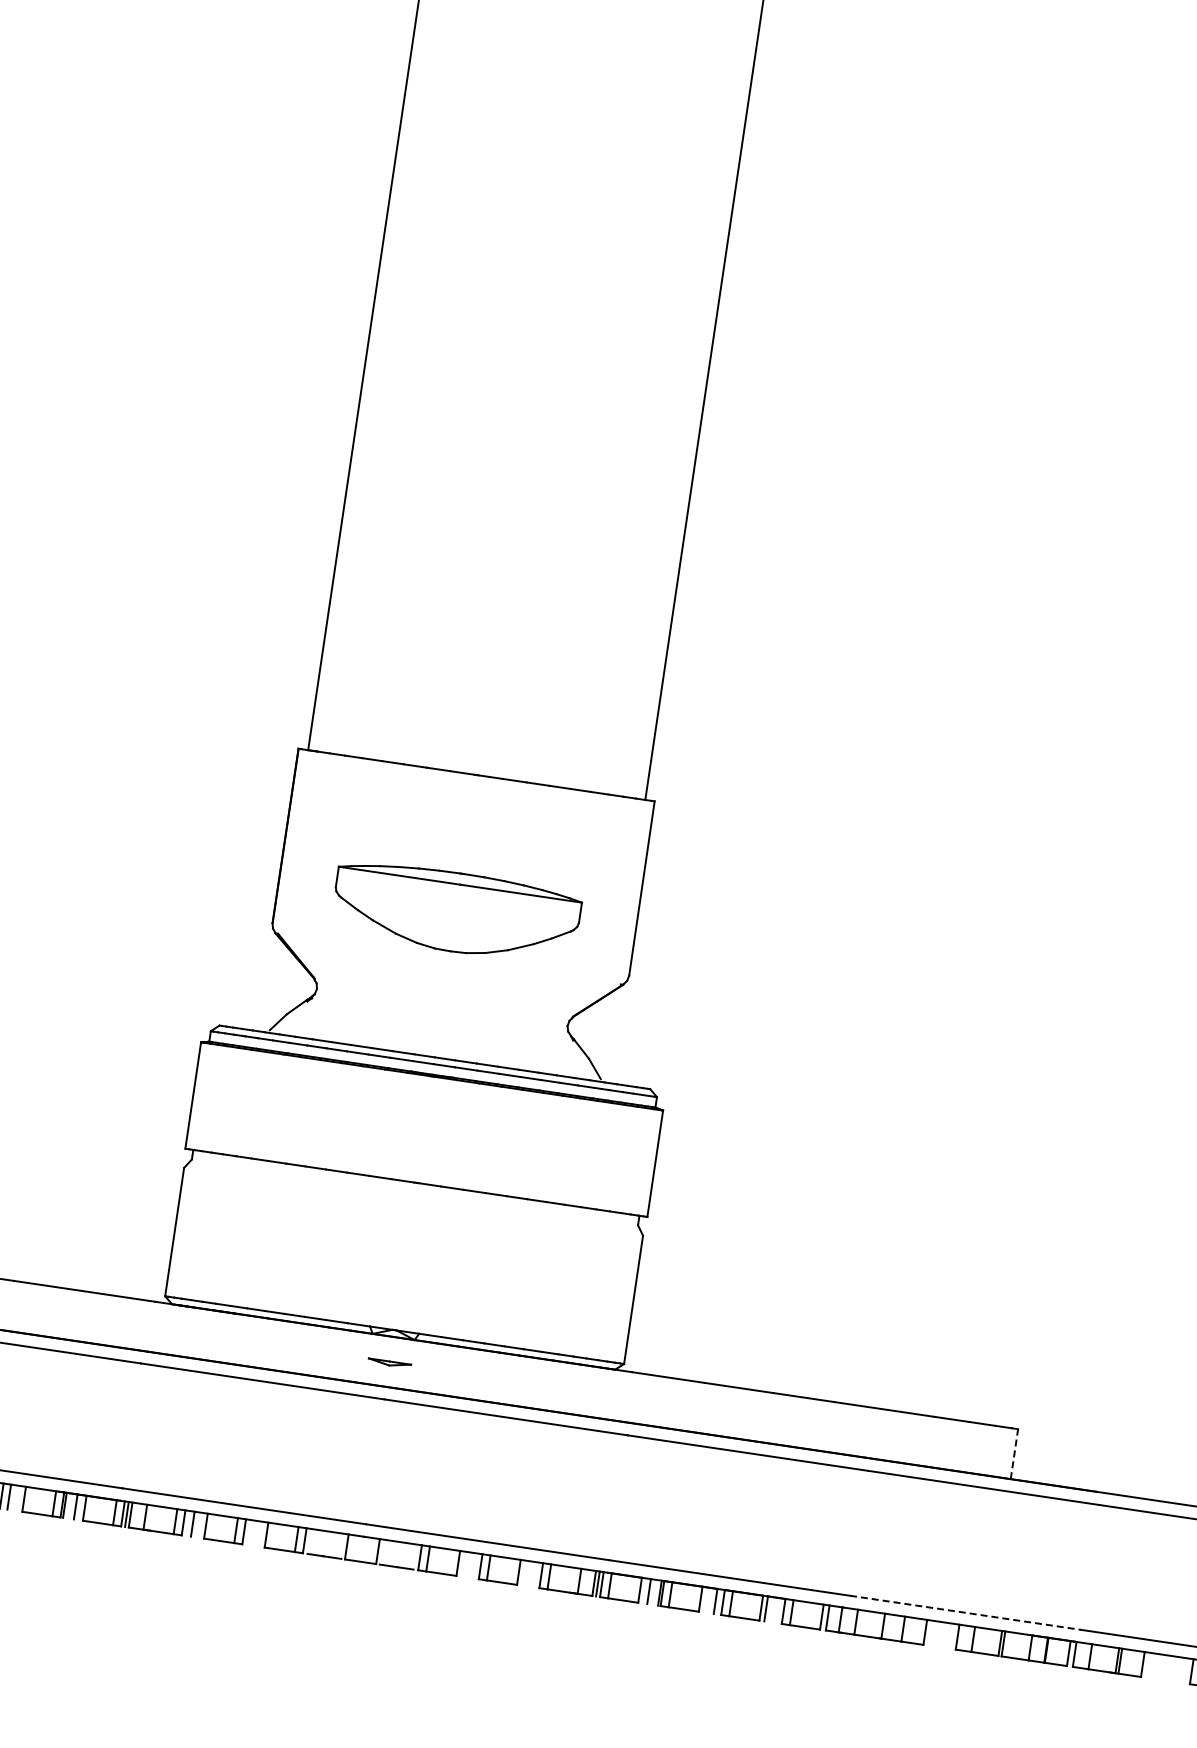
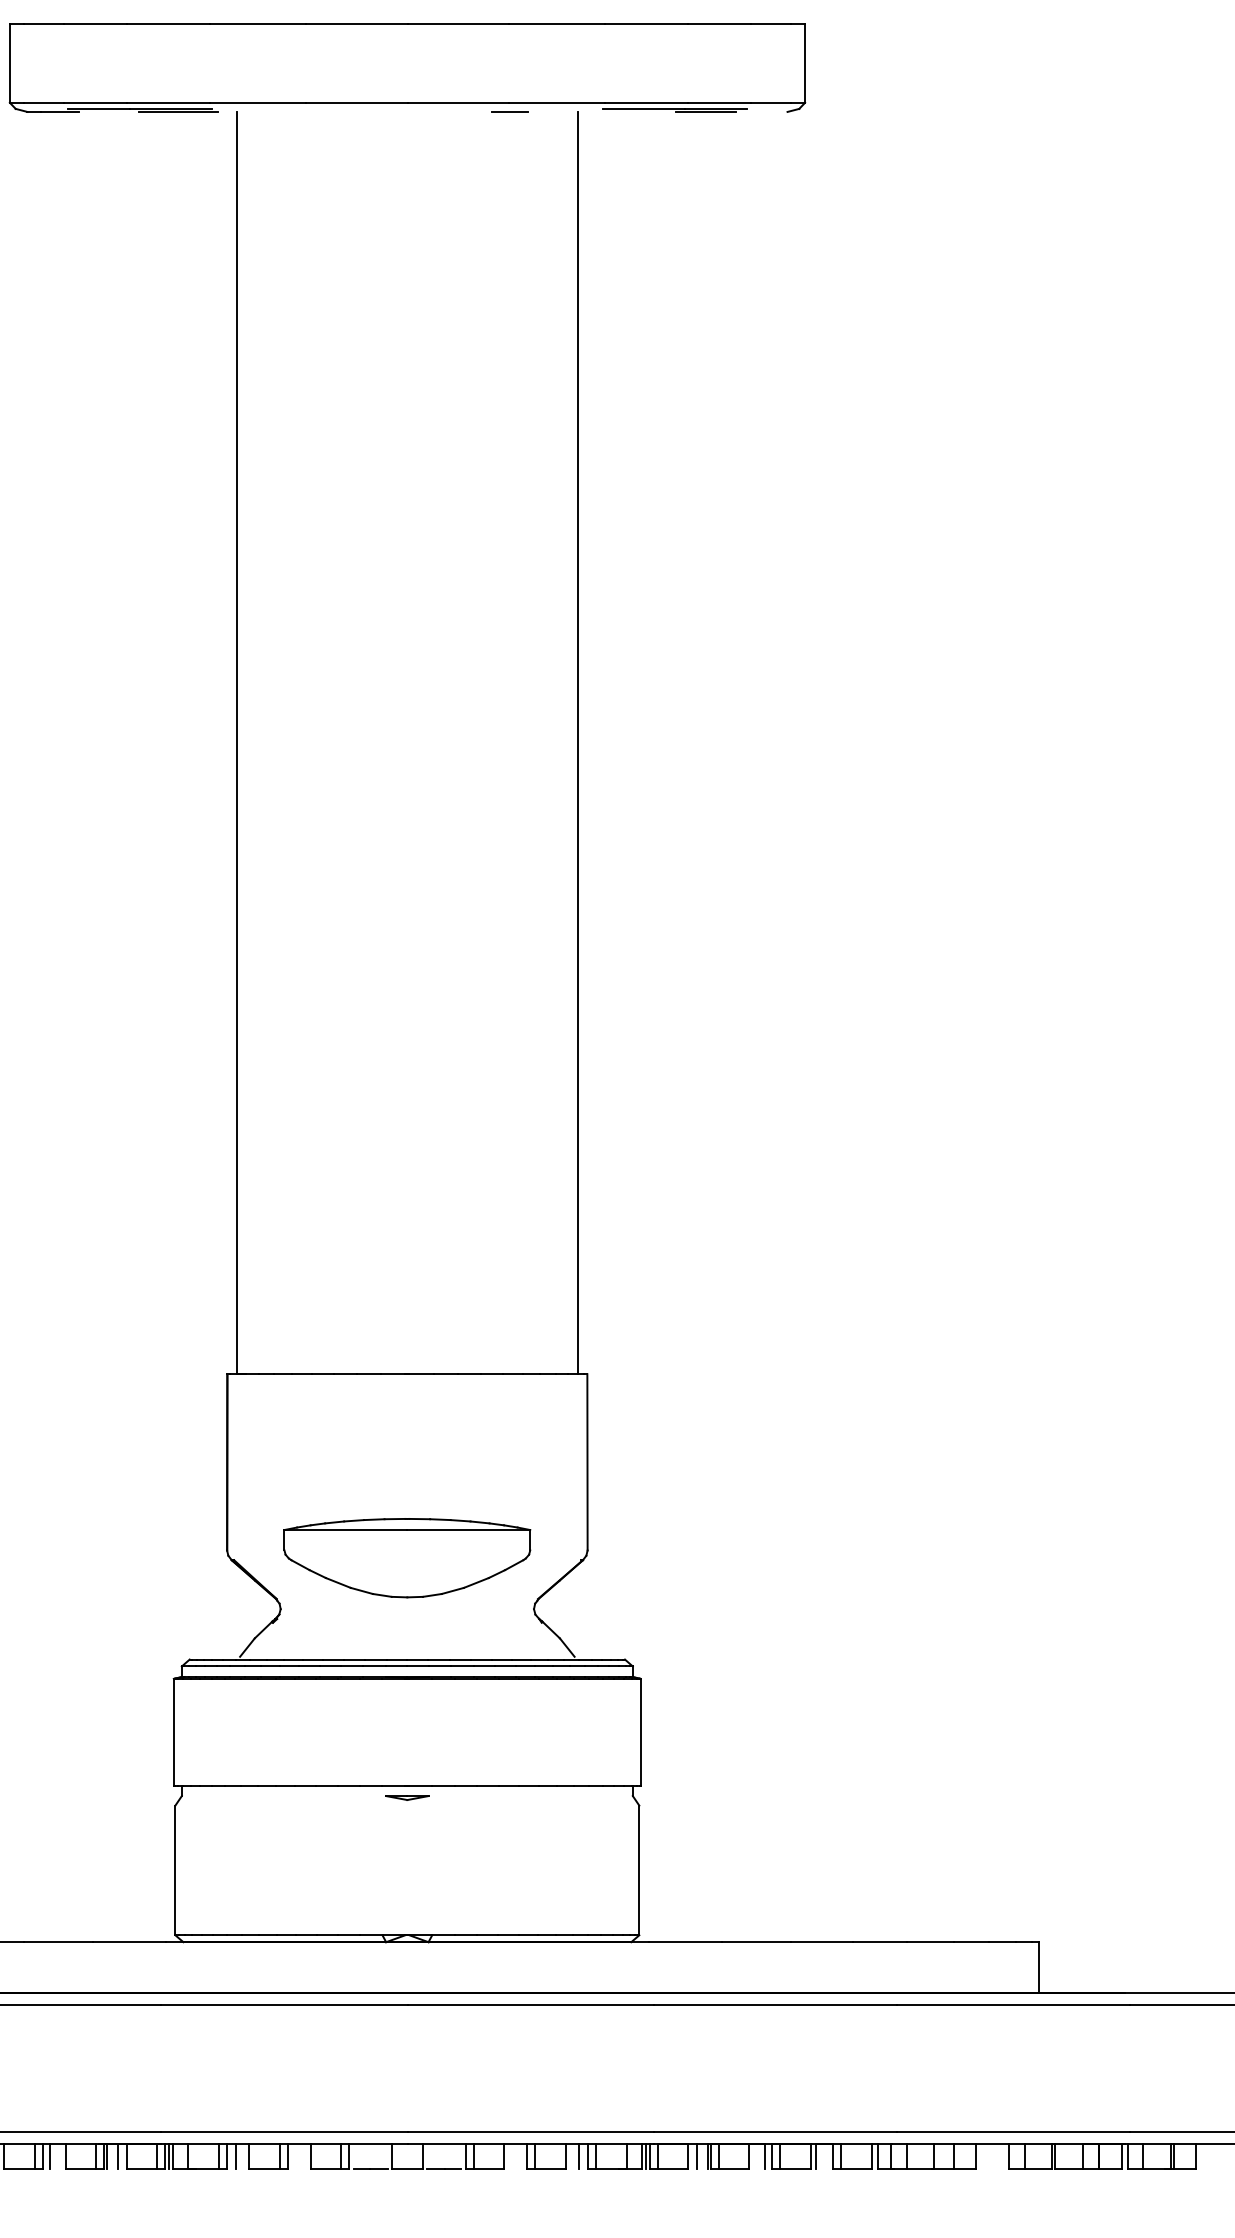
part: (456, 912) -> (407, 1558), moved
part: (389, 1363) -> (407, 1797), moved
line: (1014, 1453) -> (1038, 1966), dashed -> solid
line: (531, 1573) -> (578, 2156), added
line: (965, 1612) -> (1013, 2131), dashed -> solid

